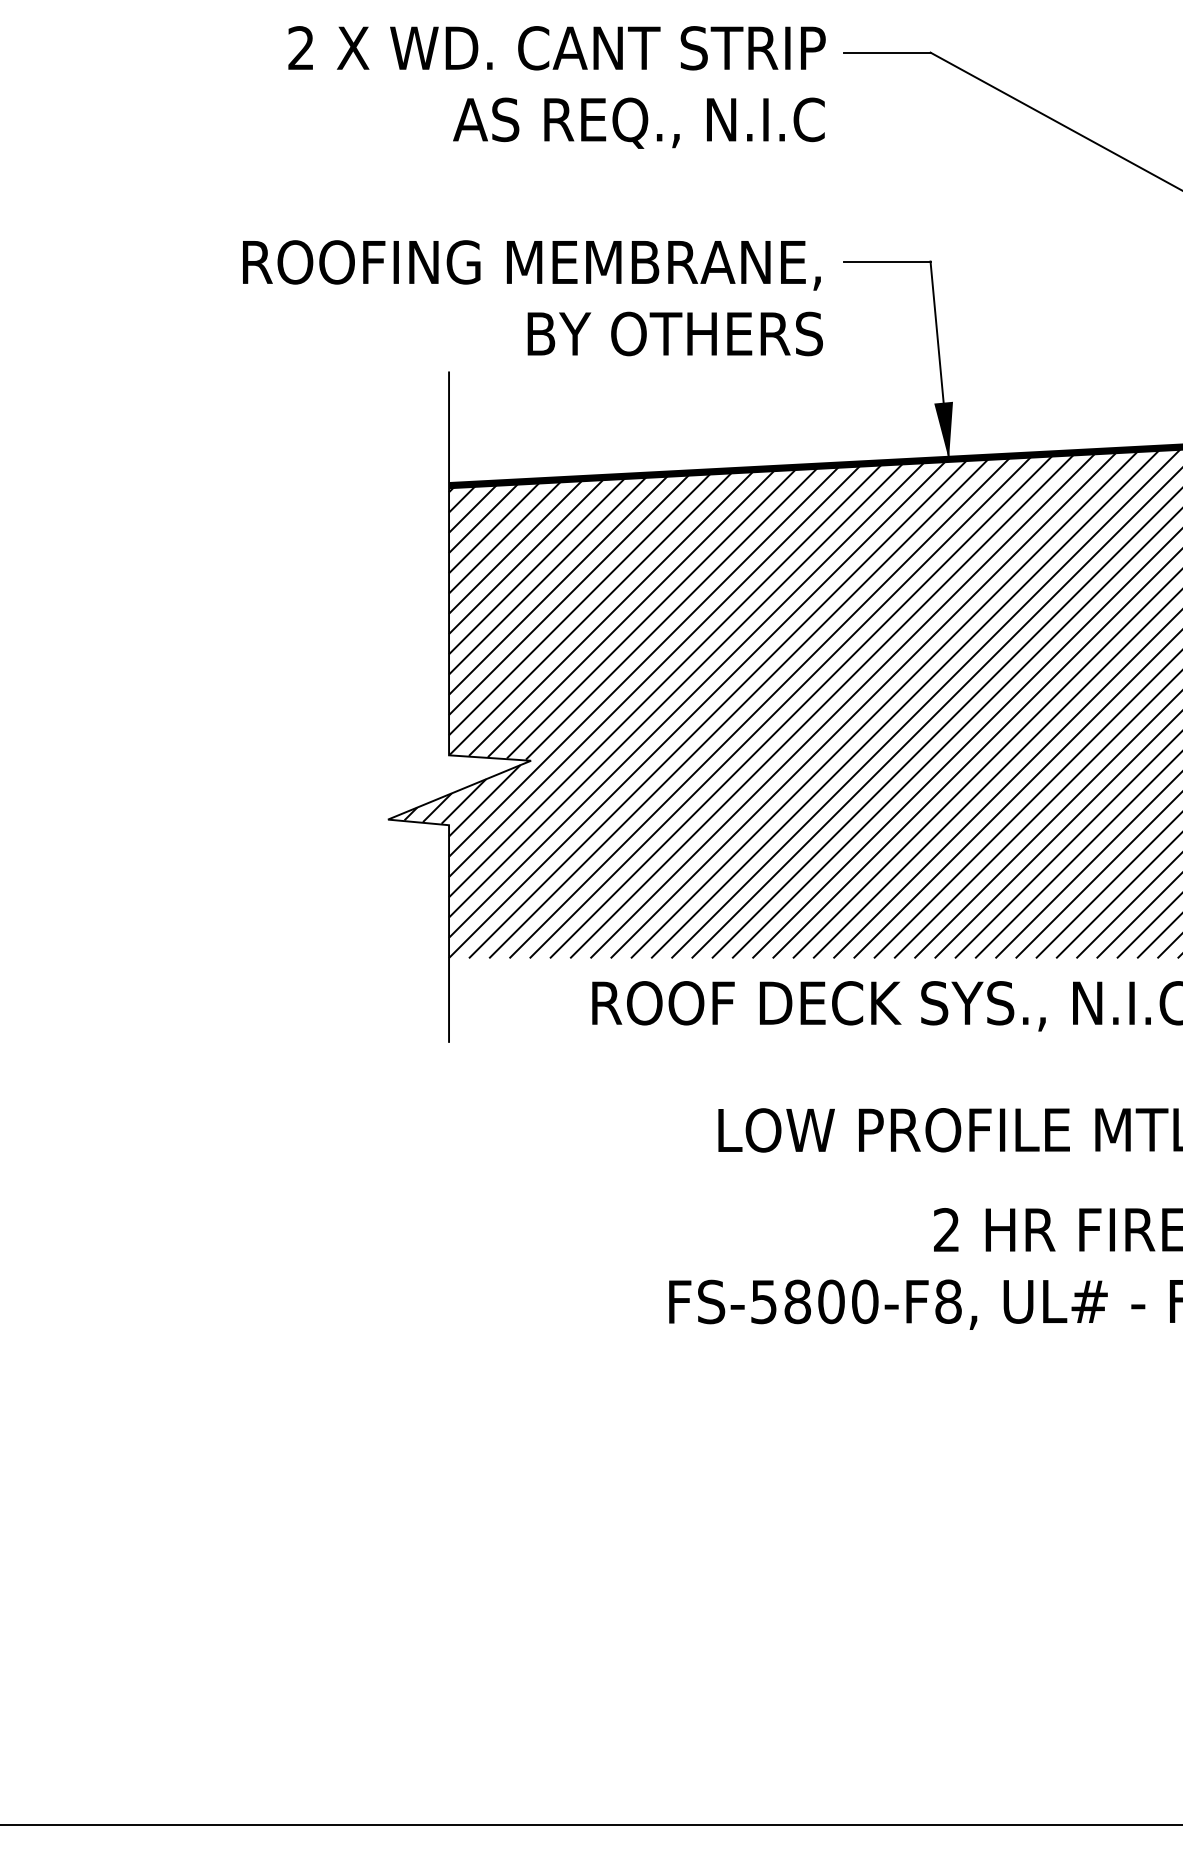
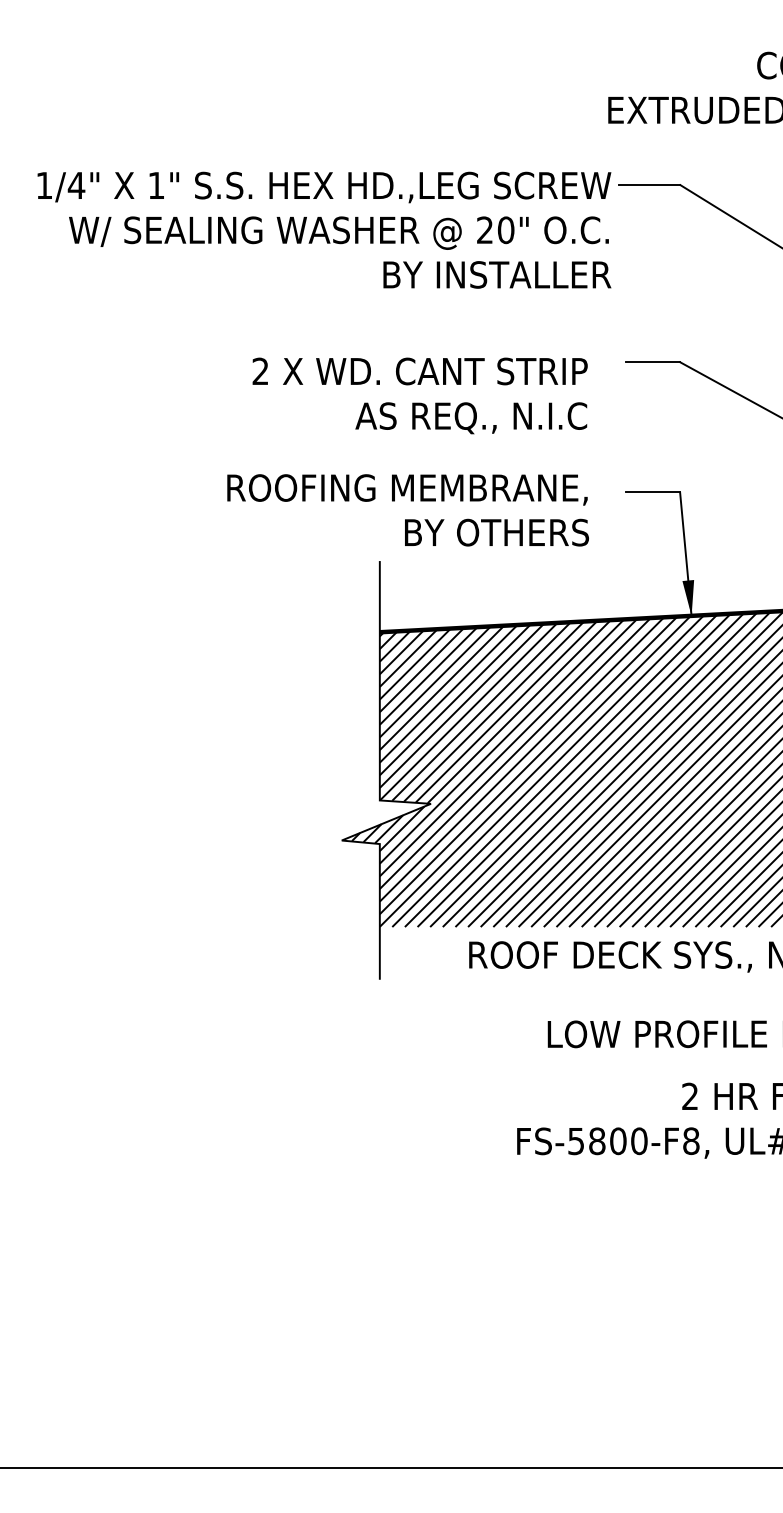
text: (555, 86) -> (419, 395), moved
text: (531, 298) -> (407, 510), moved

